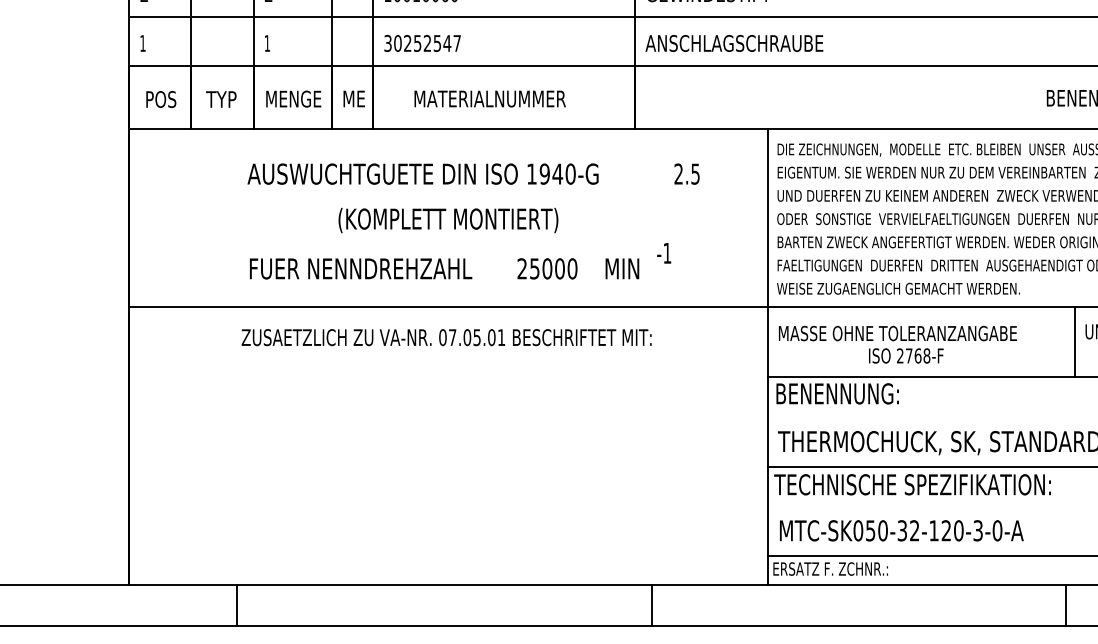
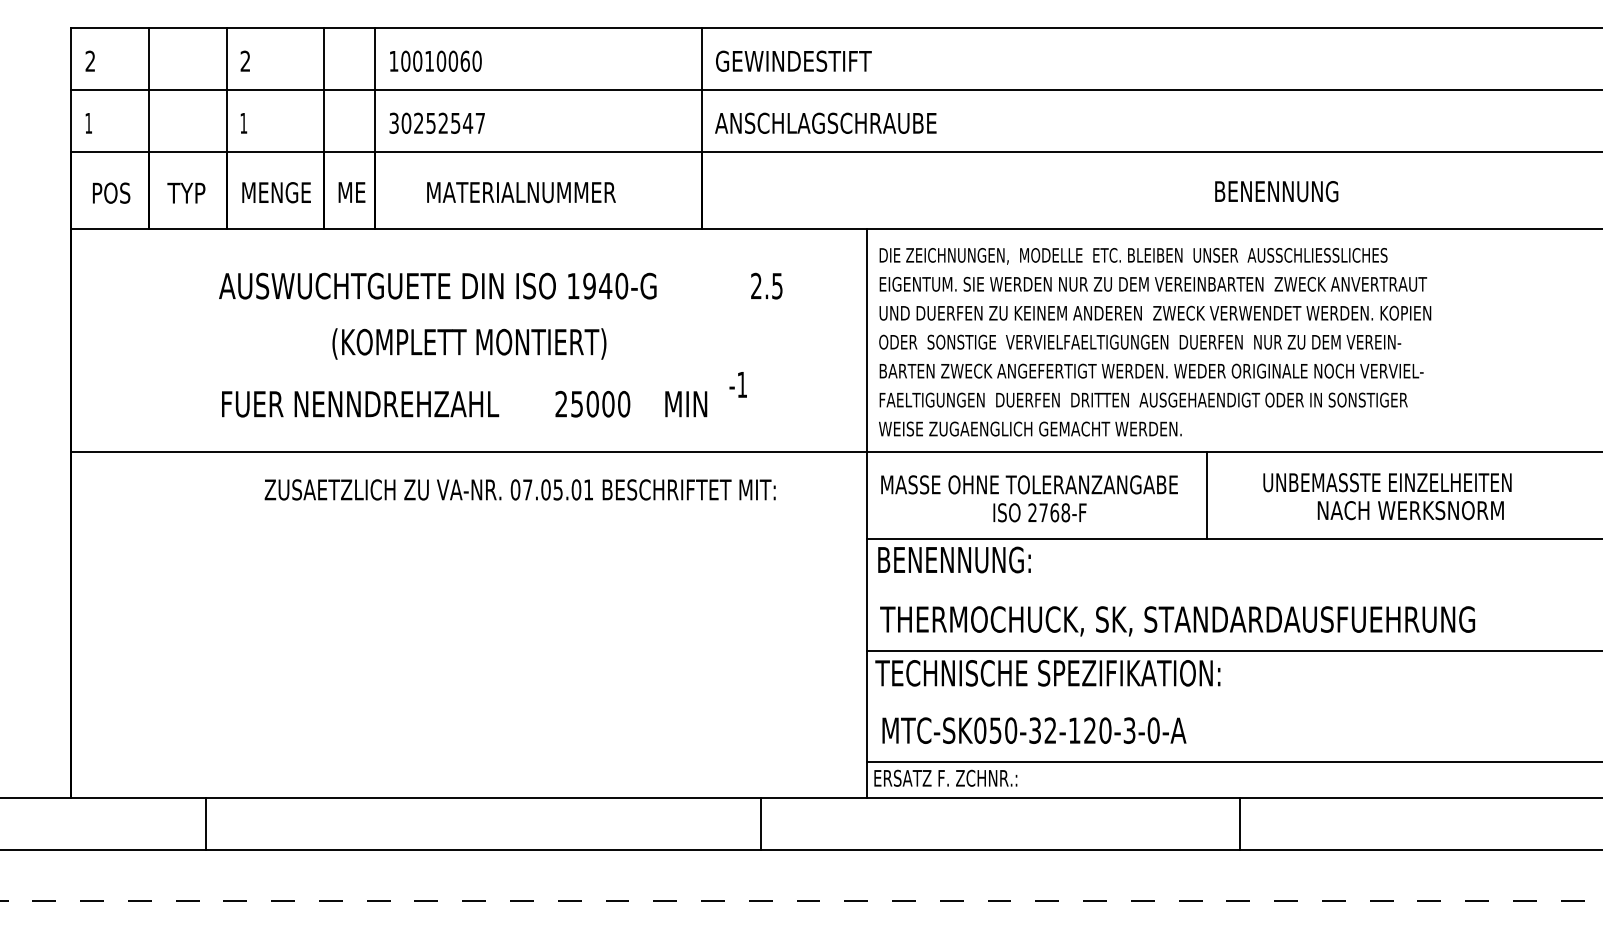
text: (446, 337) -> (519, 489), moved
line: (1074, 342) -> (1206, 495), moved
line: (651, 605) -> (760, 823), moved

